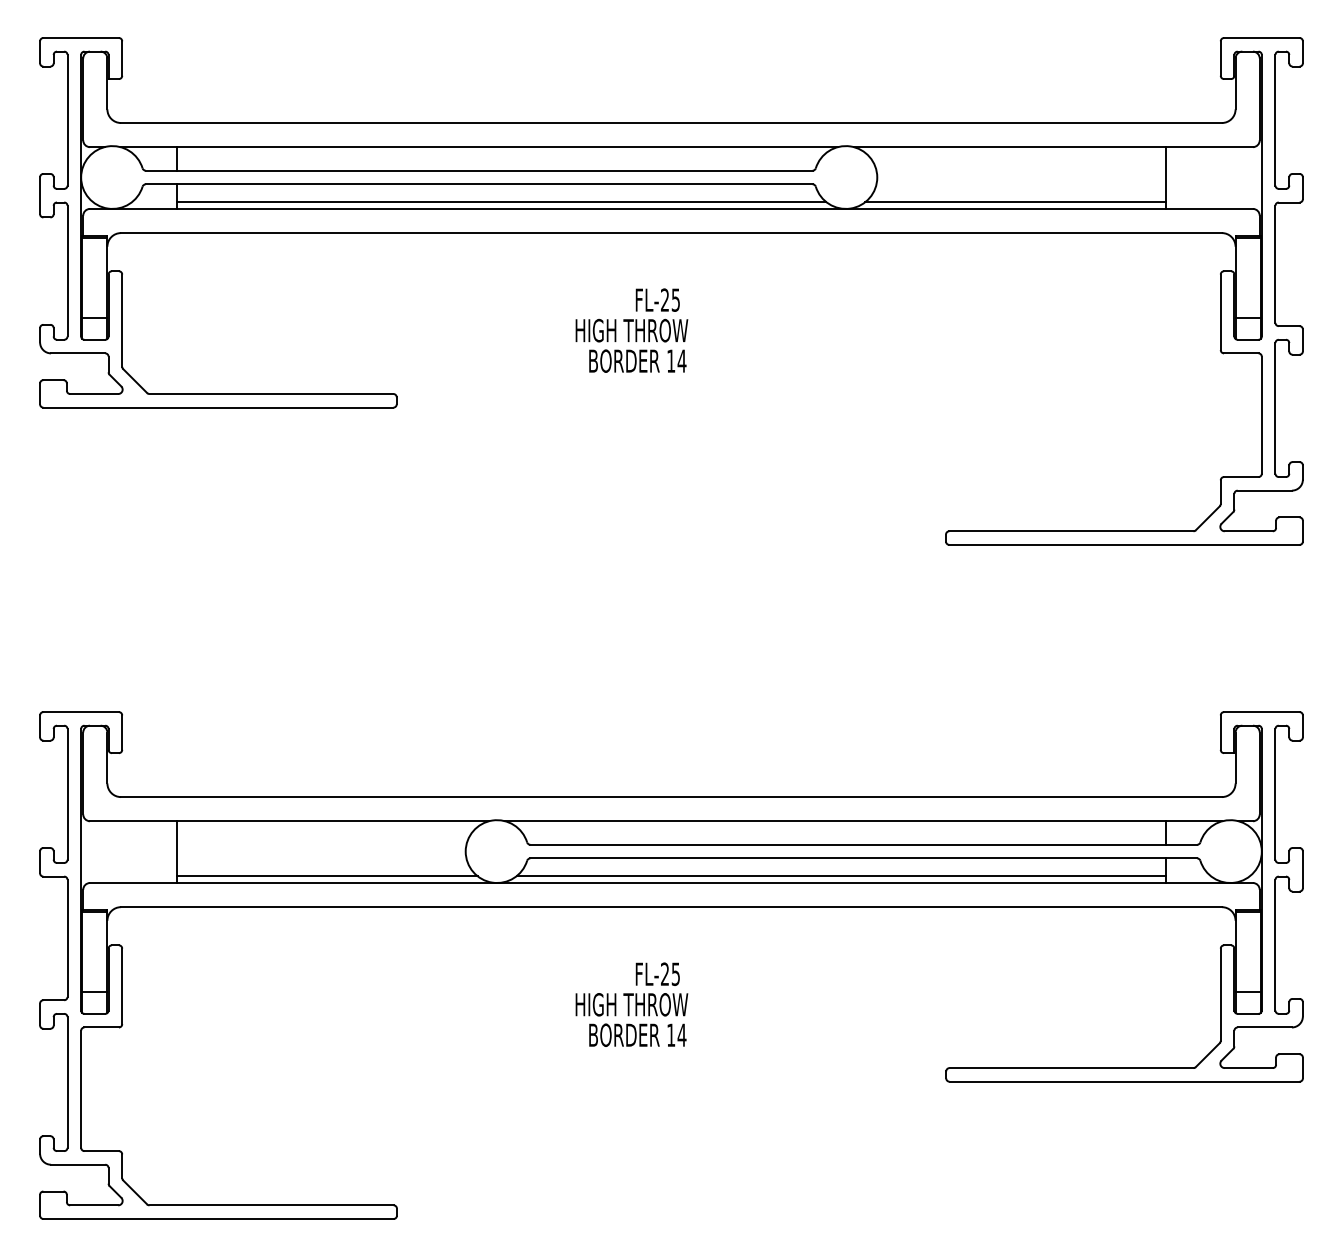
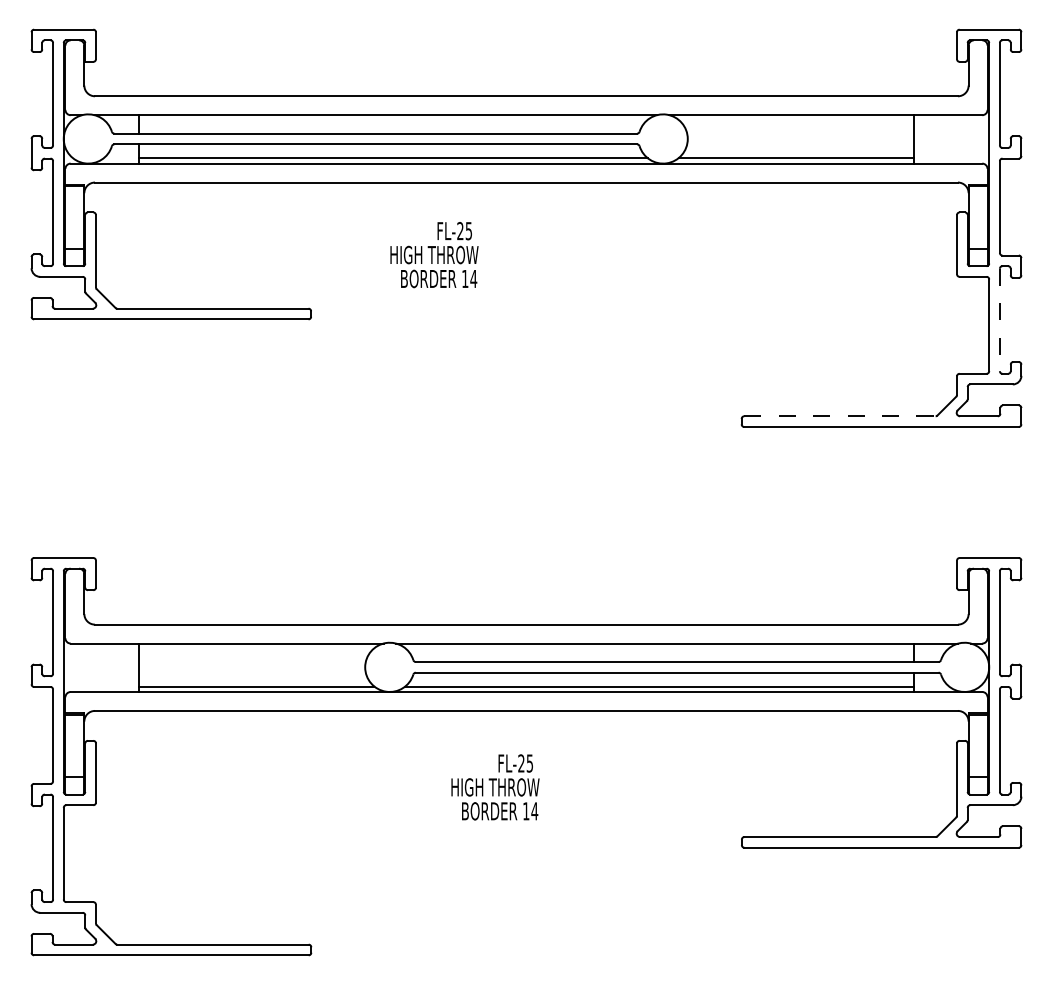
text: (631, 331) -> (434, 255), moved
line: (1274, 409) -> (999, 320), solid -> dashed
line: (1070, 531) -> (839, 416), solid -> dashed

